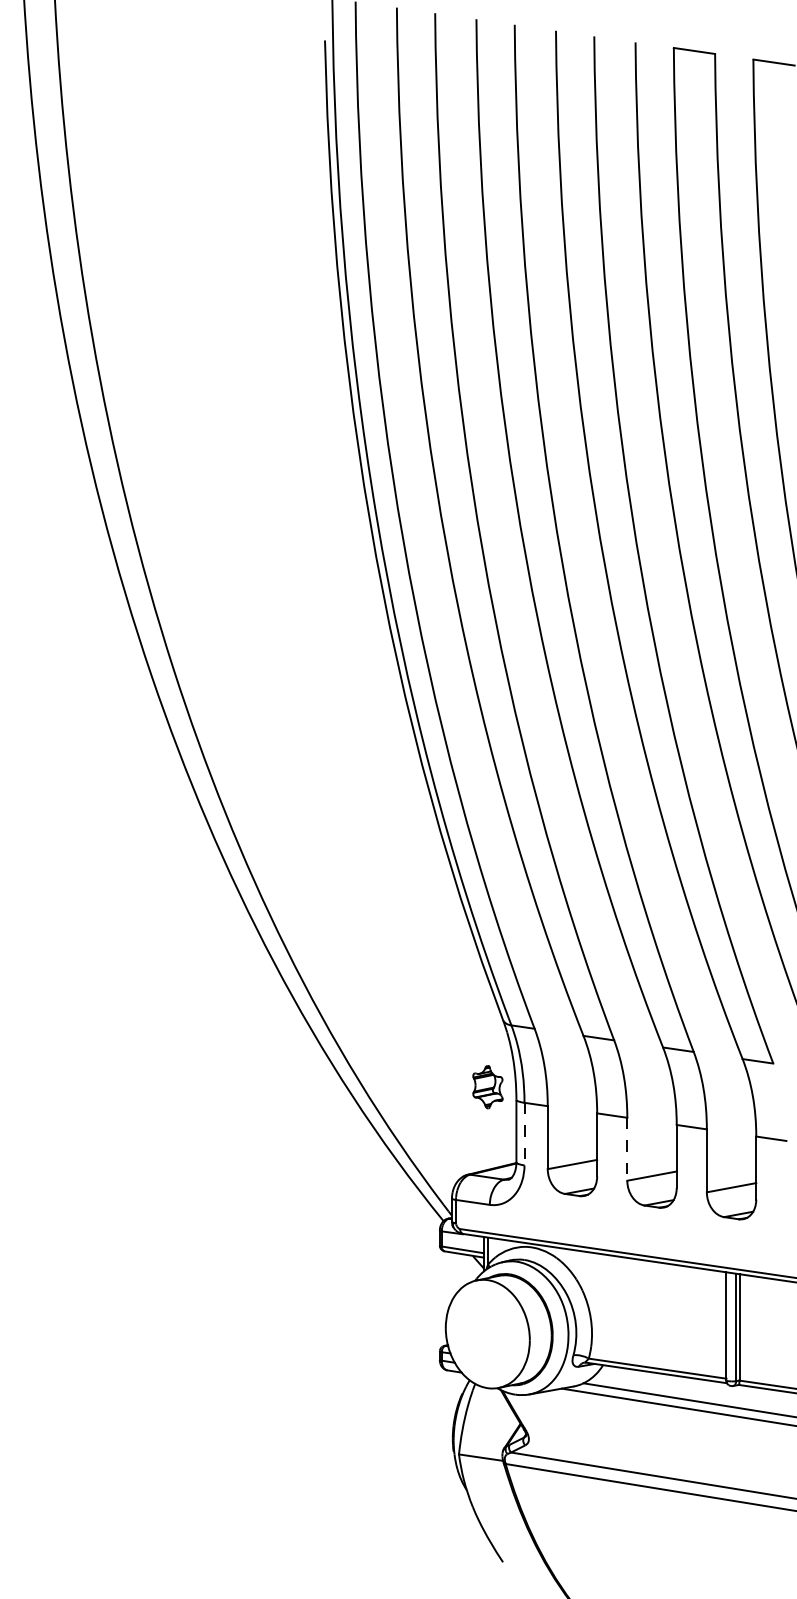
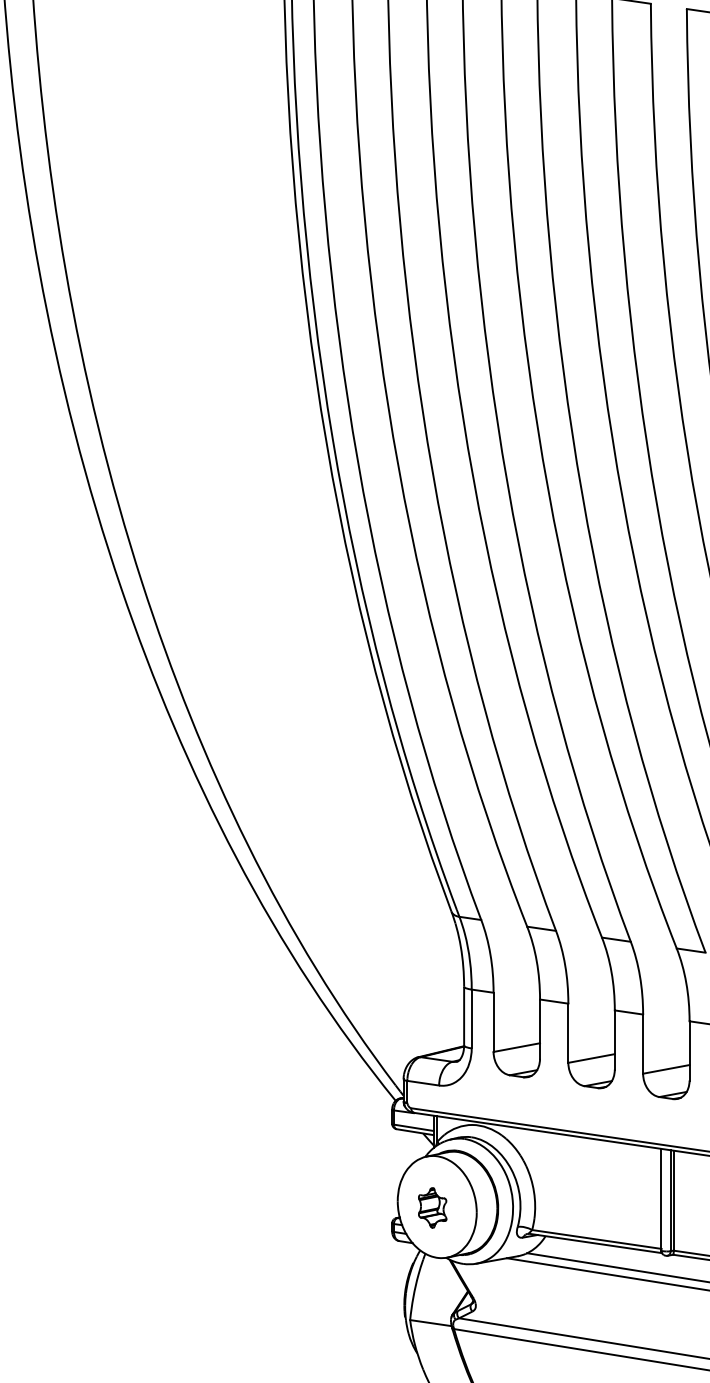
part: (487, 1087) -> (432, 1208), moved
line: (524, 1134) -> (471, 1019), dashed -> solid
line: (627, 1149) -> (568, 1033), dashed -> solid

